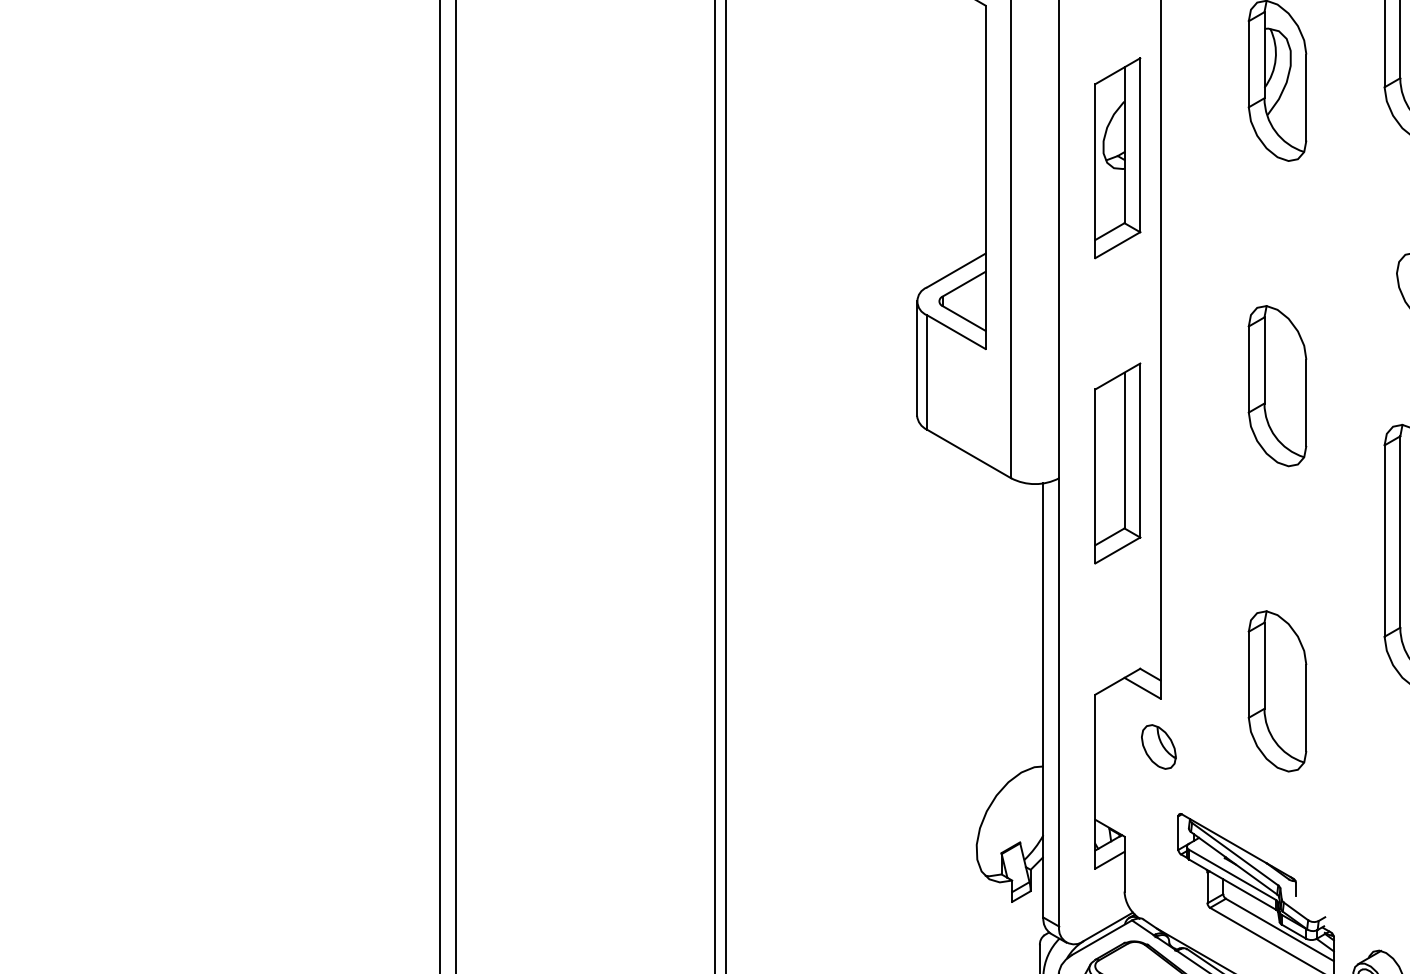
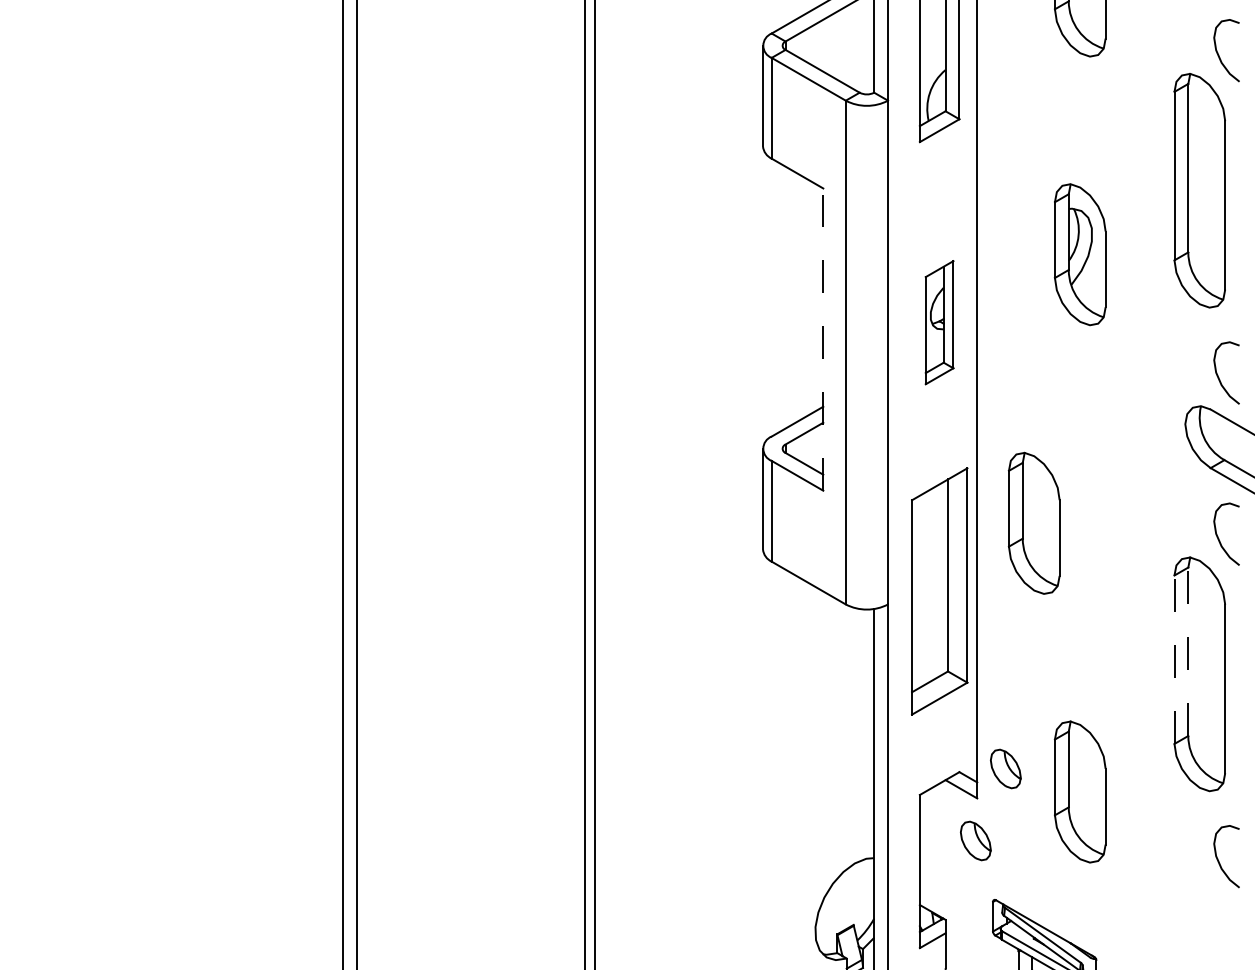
part: (1117, 157) -> (939, 322), size x0.7
line: (985, 177) -> (823, 339), solid -> dashed
part: (1276, 385) -> (1033, 522), moved
part: (1117, 463) -> (939, 591), size x1.4
line: (1400, 531) -> (1188, 651), solid -> dashed
line: (1384, 540) -> (1174, 659), solid -> dashed
part: (1192, 664) -> (1005, 768), added

